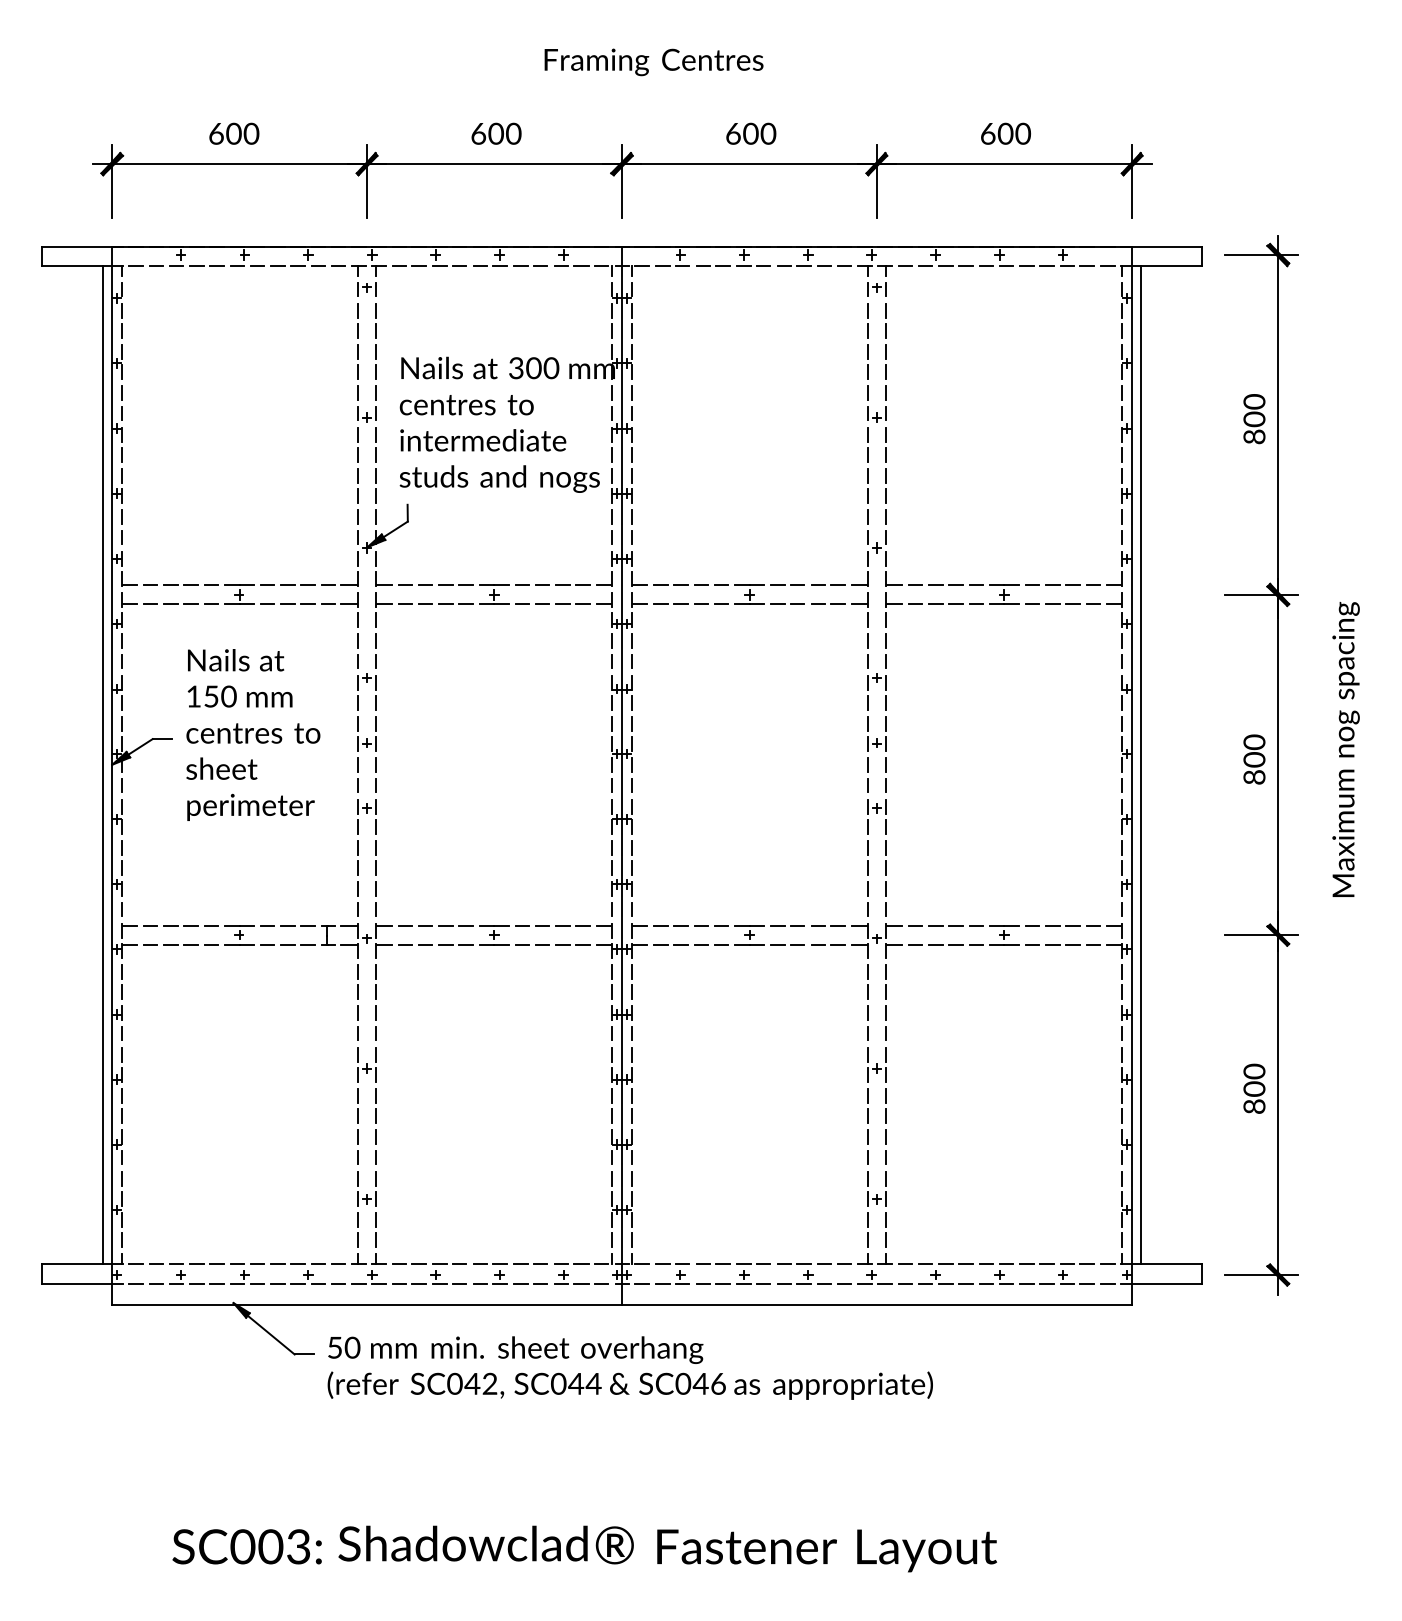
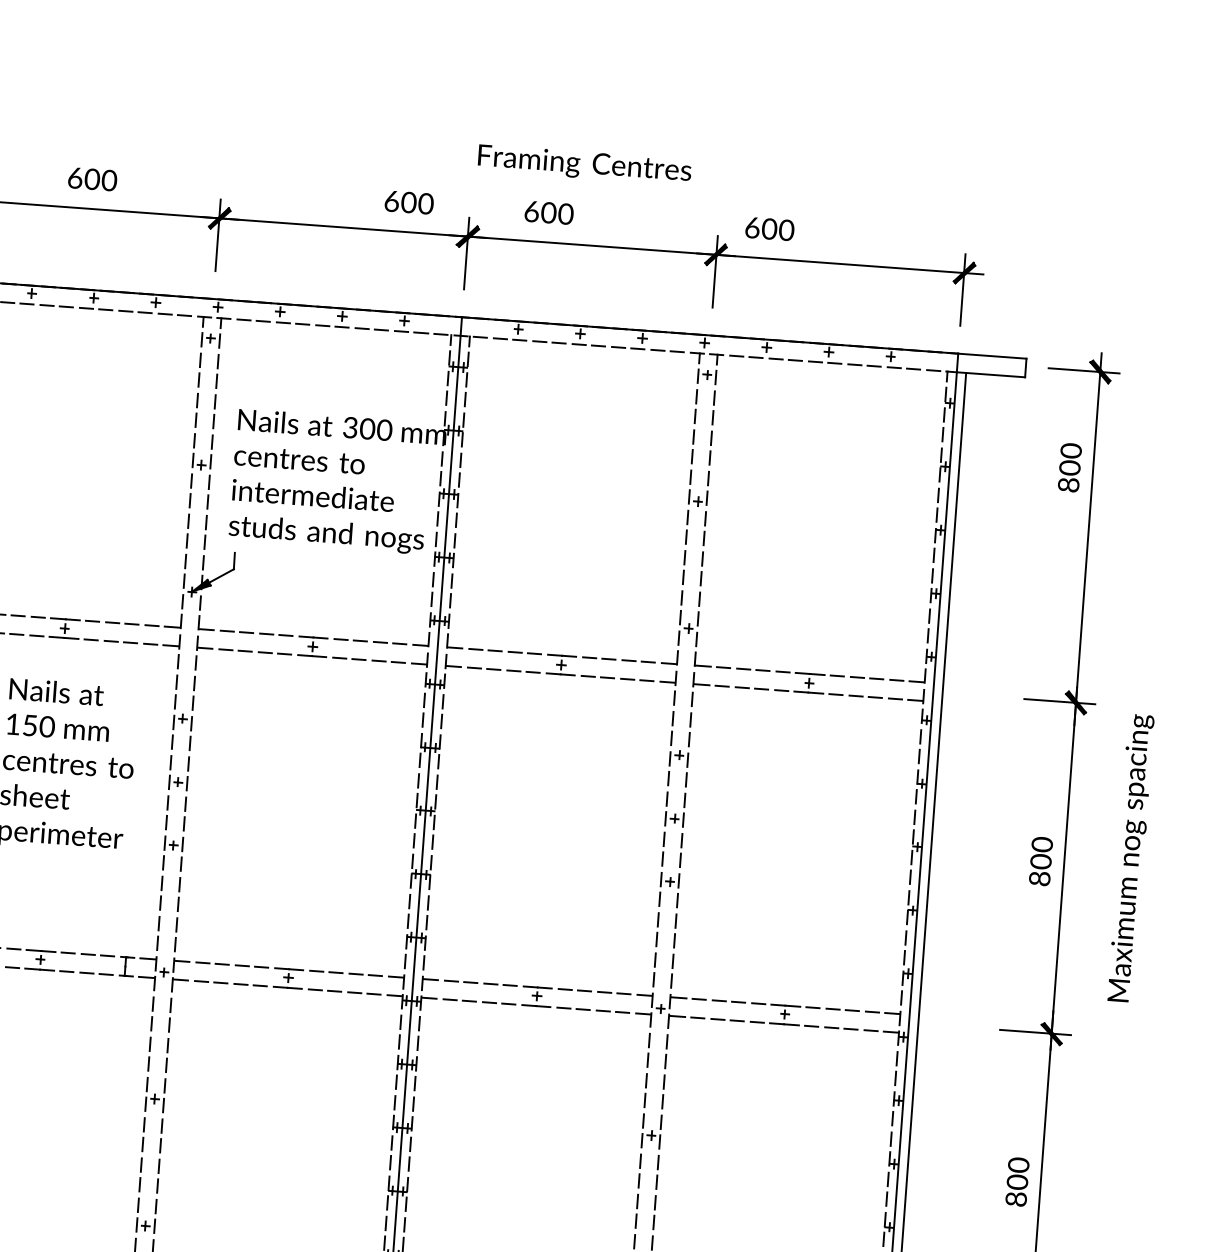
text: (653, 62) -> (584, 165), moved
text: (496, 133) -> (409, 202), moved
text: (751, 133) -> (549, 212), moved
text: (1005, 133) -> (769, 228), moved
text: (1254, 419) -> (1069, 468), moved

